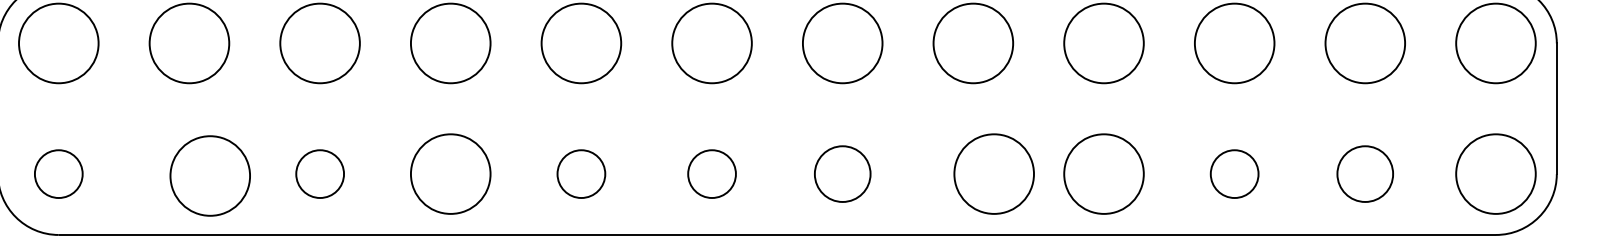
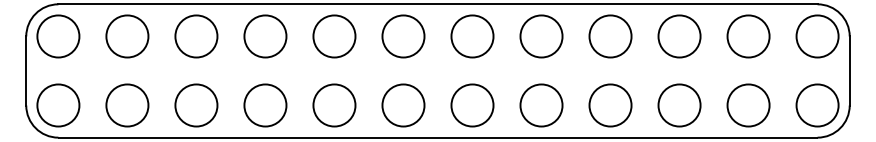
circle: (58, 174) -> (58, 105), size x1.67
circle: (320, 174) -> (196, 105), size x1.67
circle: (581, 174) -> (334, 105), size x1.67
circle: (712, 174) -> (403, 105), size x1.67
circle: (842, 174) -> (472, 105), size x1.43
circle: (994, 174) -> (541, 105), moved
circle: (1234, 174) -> (679, 105), size x1.67
circle: (1365, 174) -> (748, 105), size x1.43
circle: (210, 176) -> (127, 105), moved

